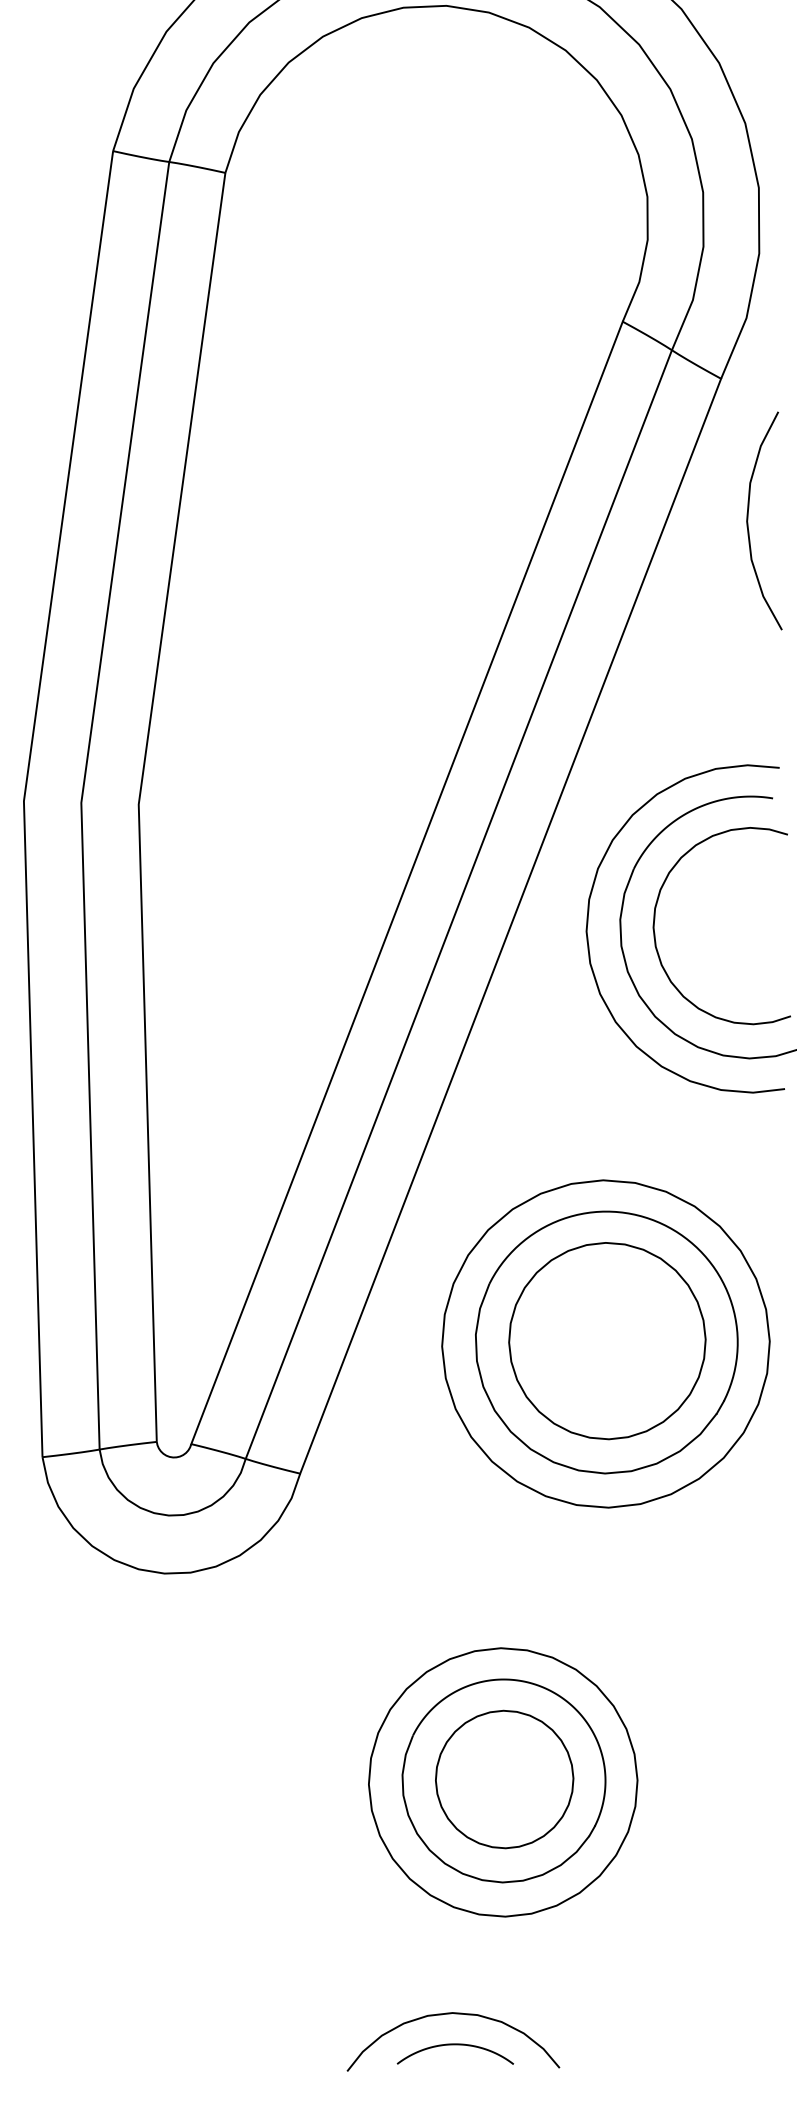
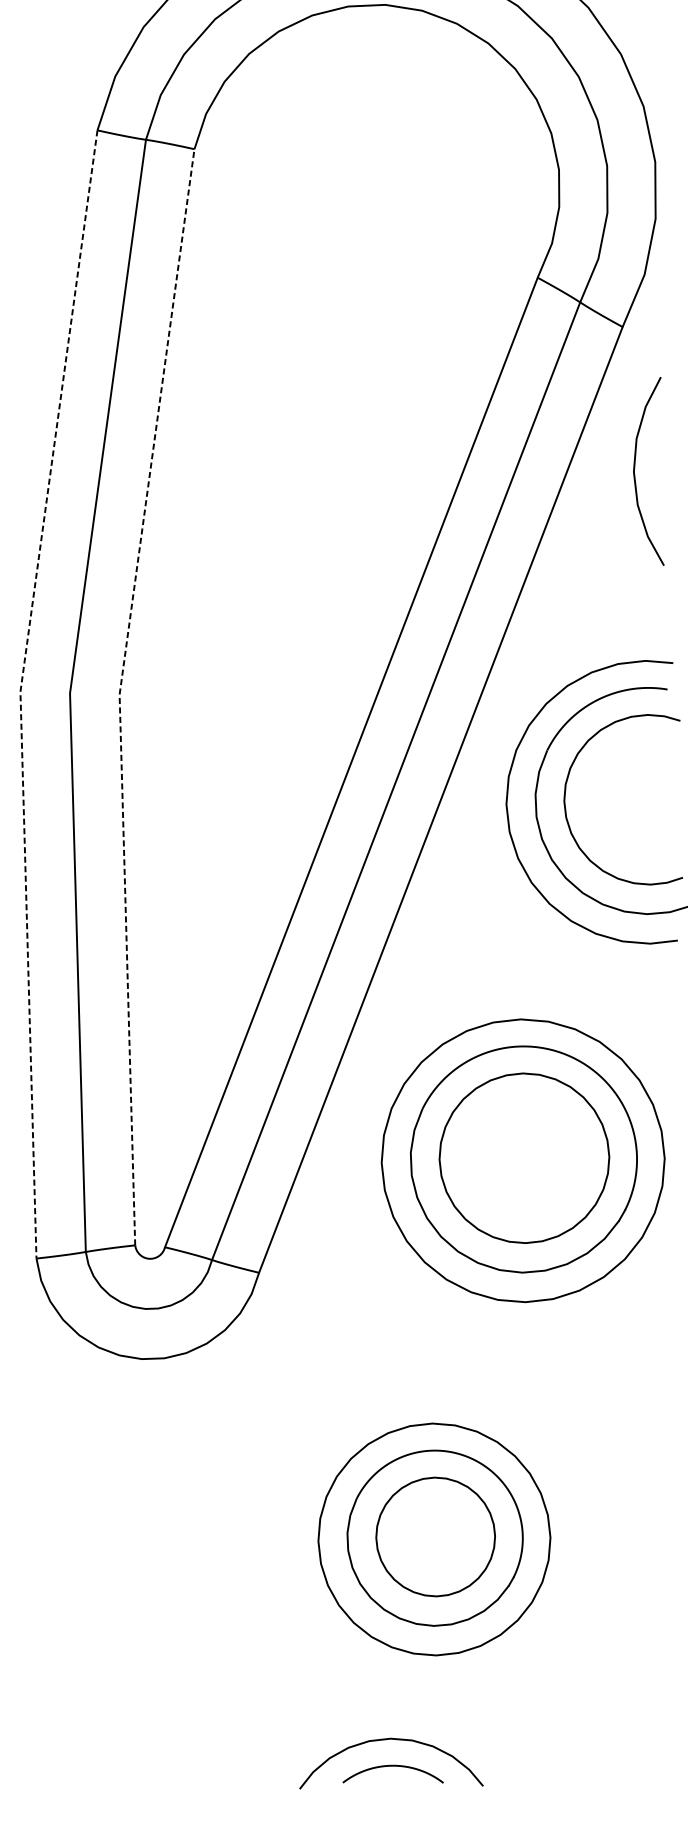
curve: (748, 520) -> (635, 471), moved
line: (23, 801) -> (20, 692), solid -> dashed
line: (138, 804) -> (119, 694), solid -> dashed

